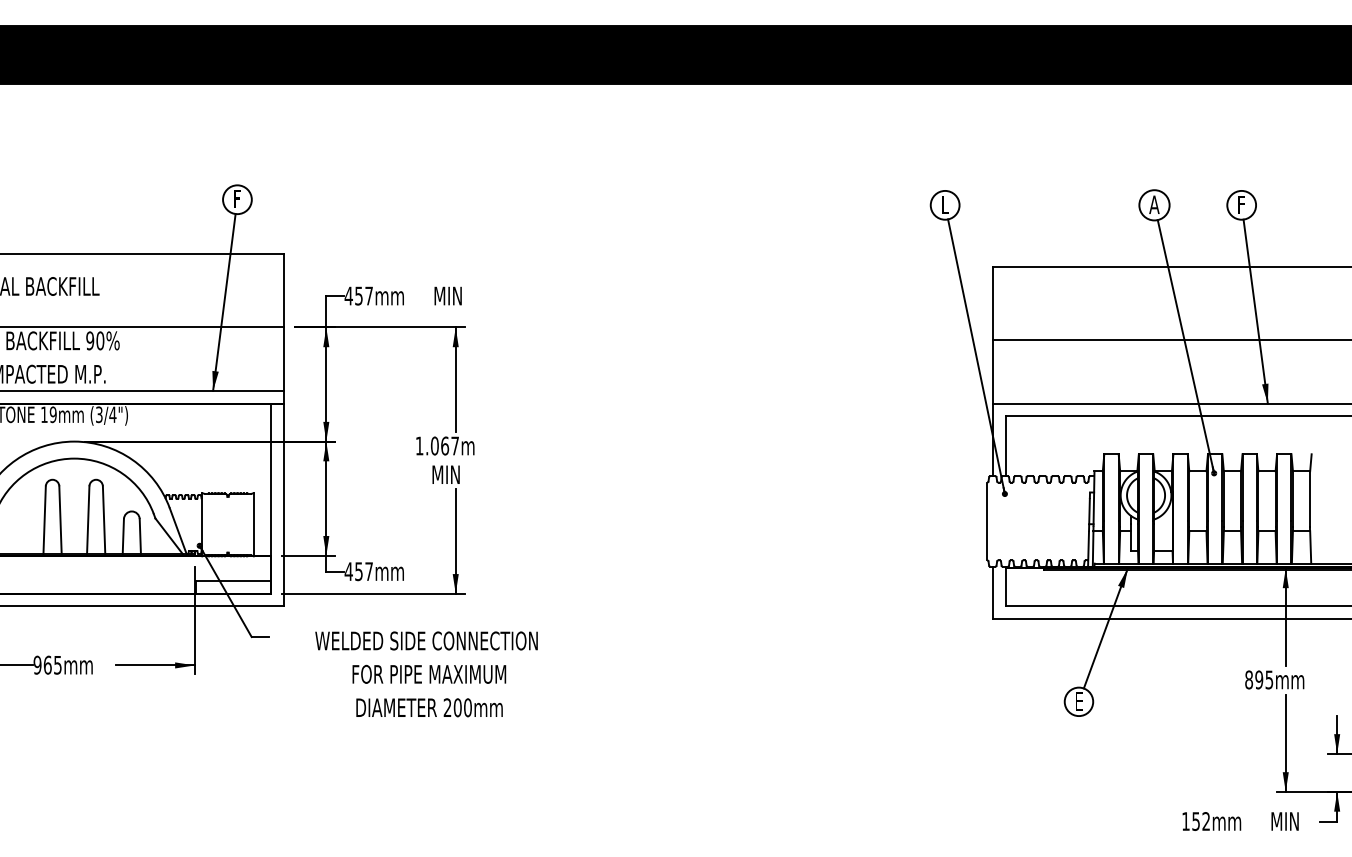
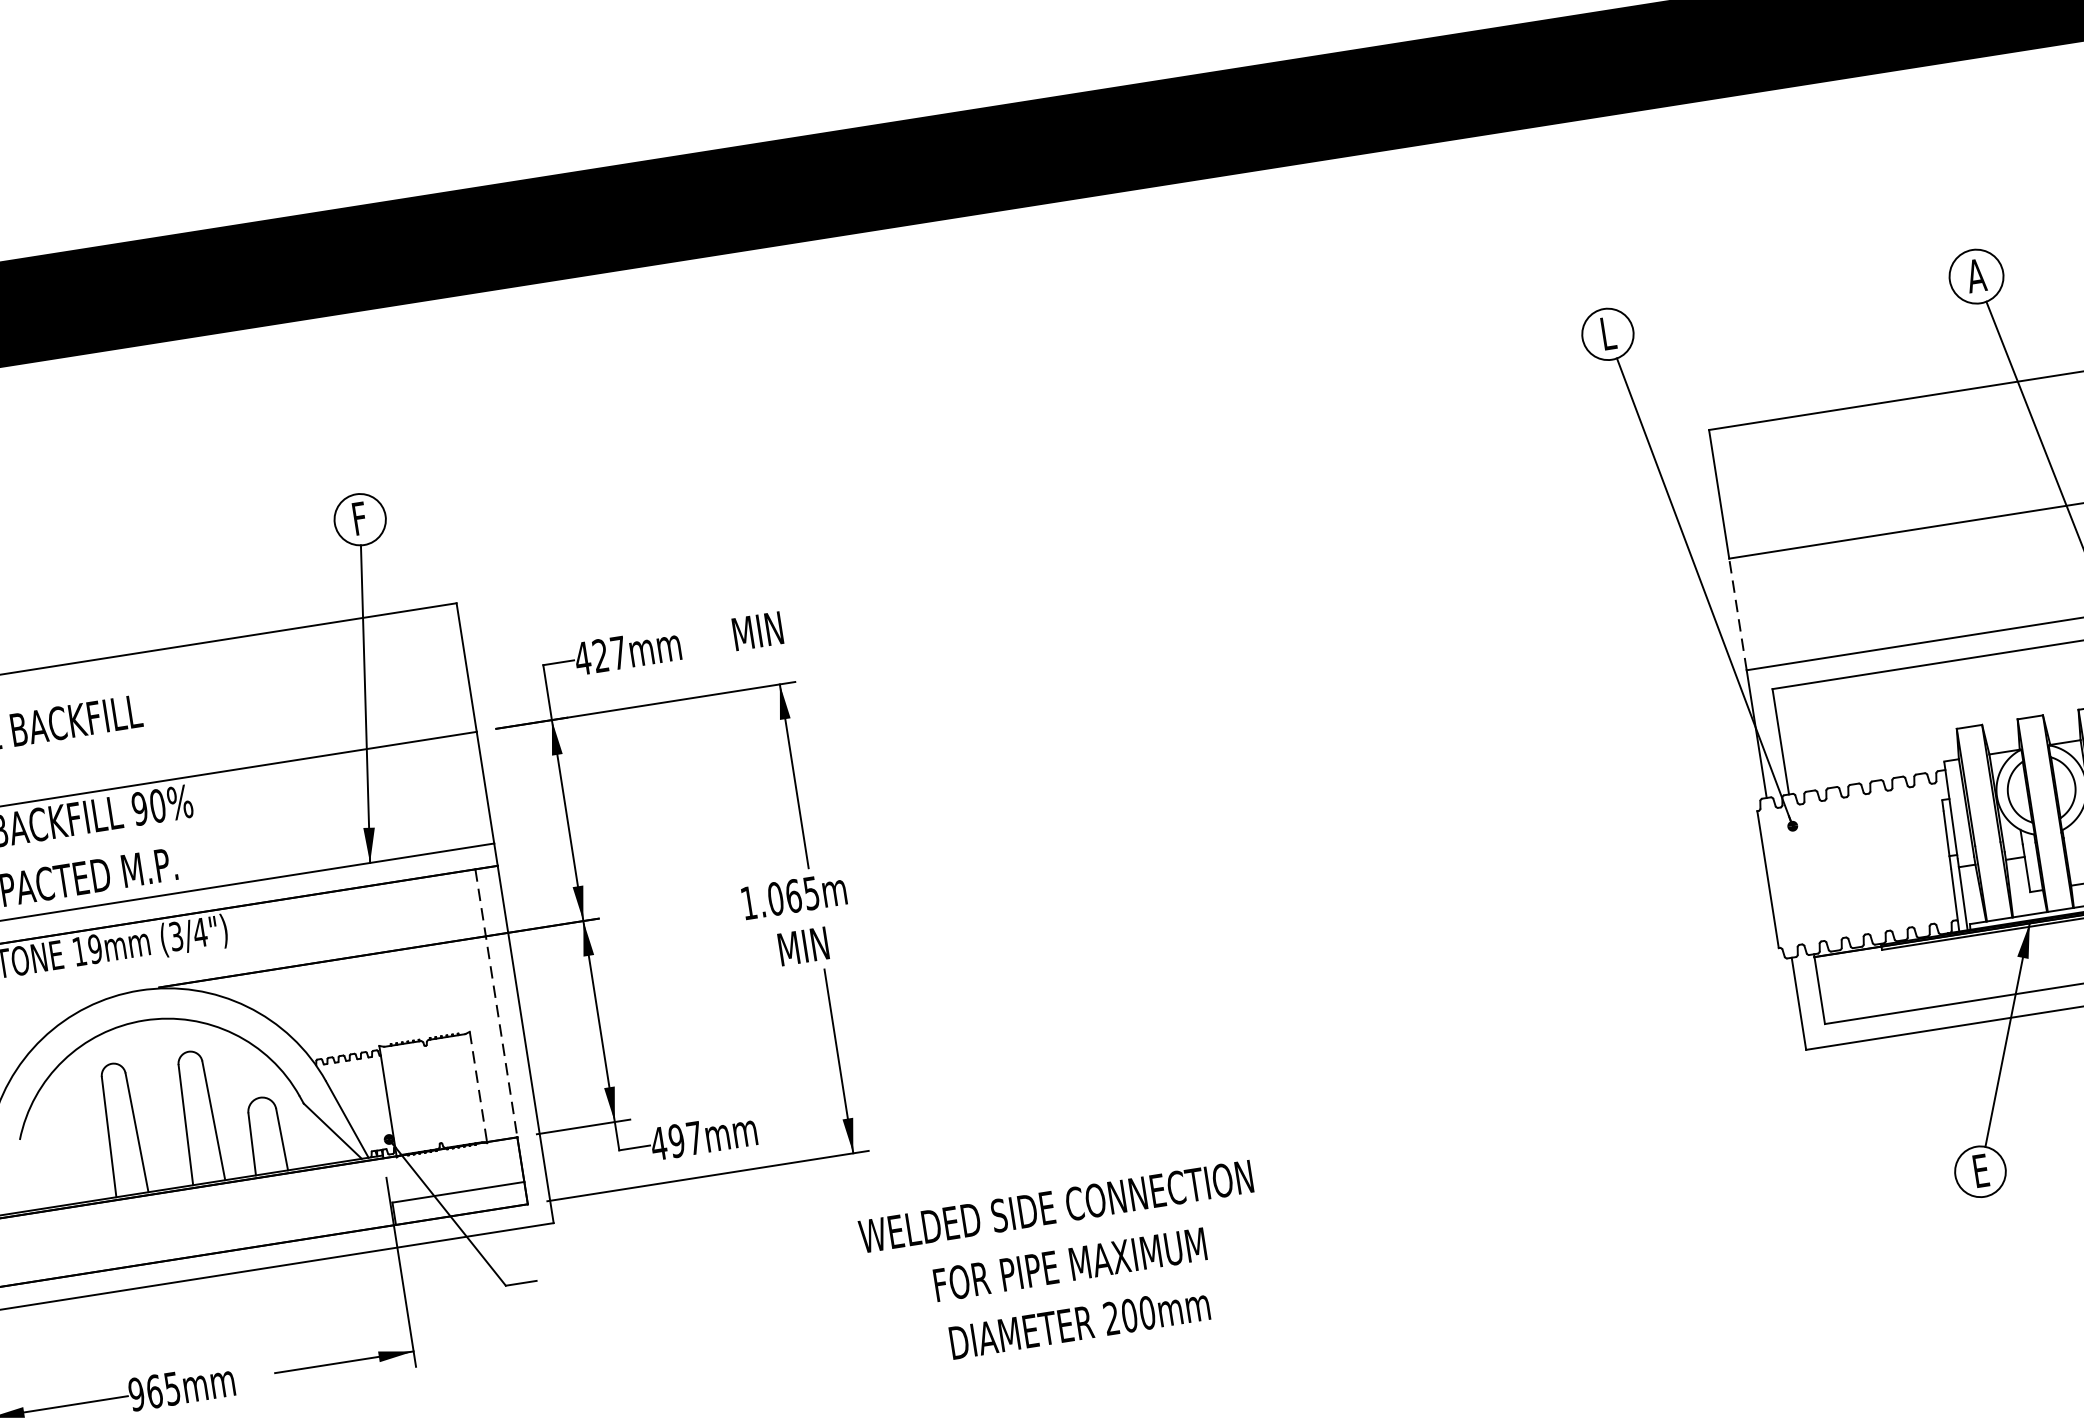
text: (358, 295) -> (599, 654), 457mm -> 427mm
line: (992, 371) -> (1737, 613), solid -> dashed
text: (454, 445) -> (810, 892), 1.067m -> 1.065m
line: (270, 480) -> (495, 1004), solid -> dashed
line: (253, 524) -> (478, 1087), solid -> dashed
text: (358, 571) -> (675, 1140), 457mm -> 497mm
text: (426, 674) -> (1065, 1265), moved

